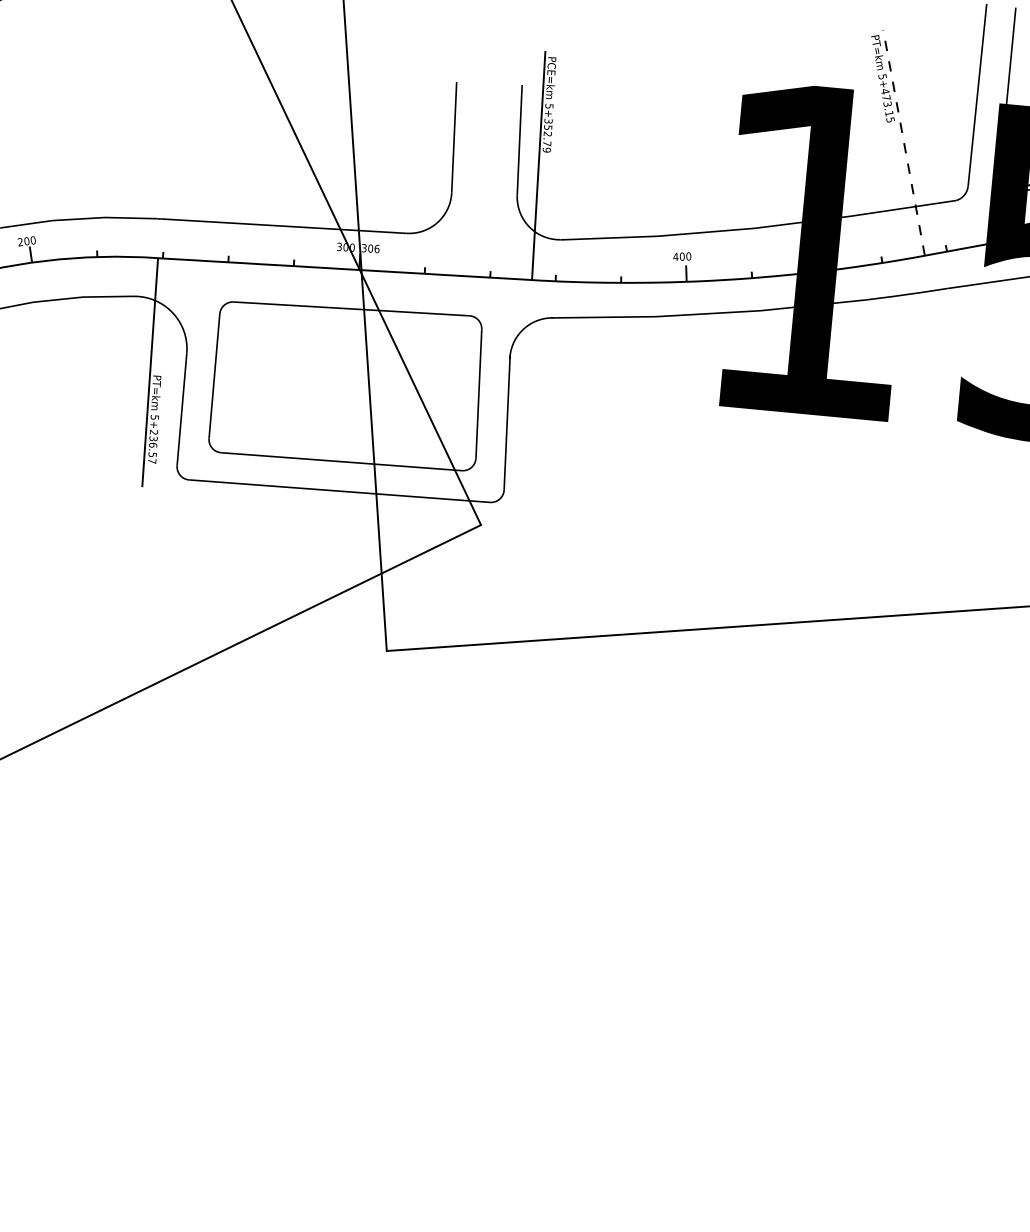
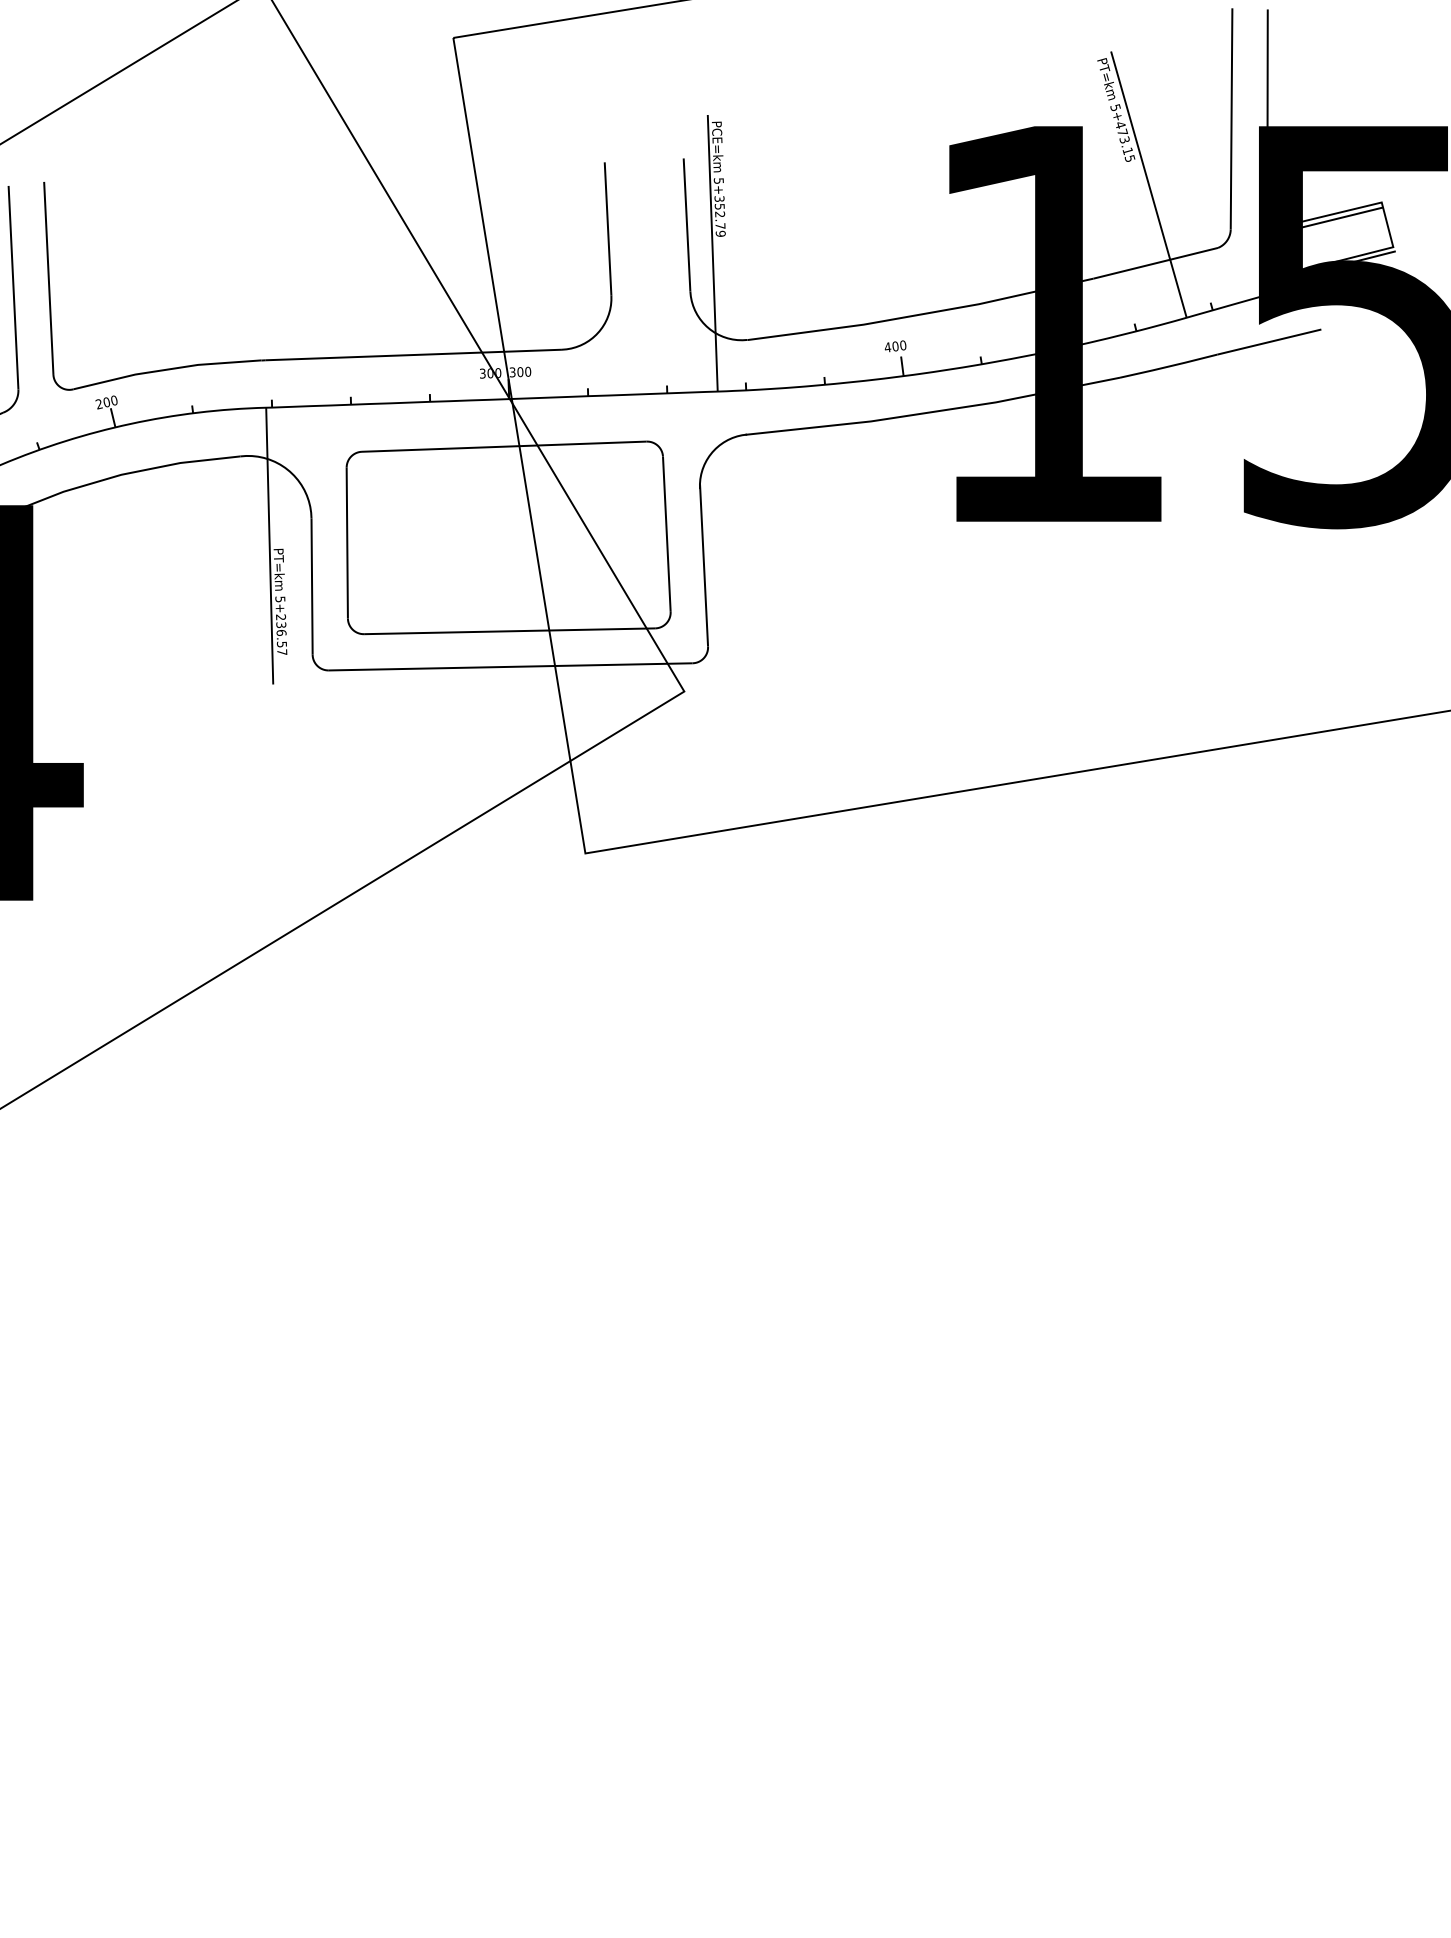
line: (903, 142) -> (1148, 184), dashed -> solid
text: (377, 248) -> (528, 371), 306 -> 300

